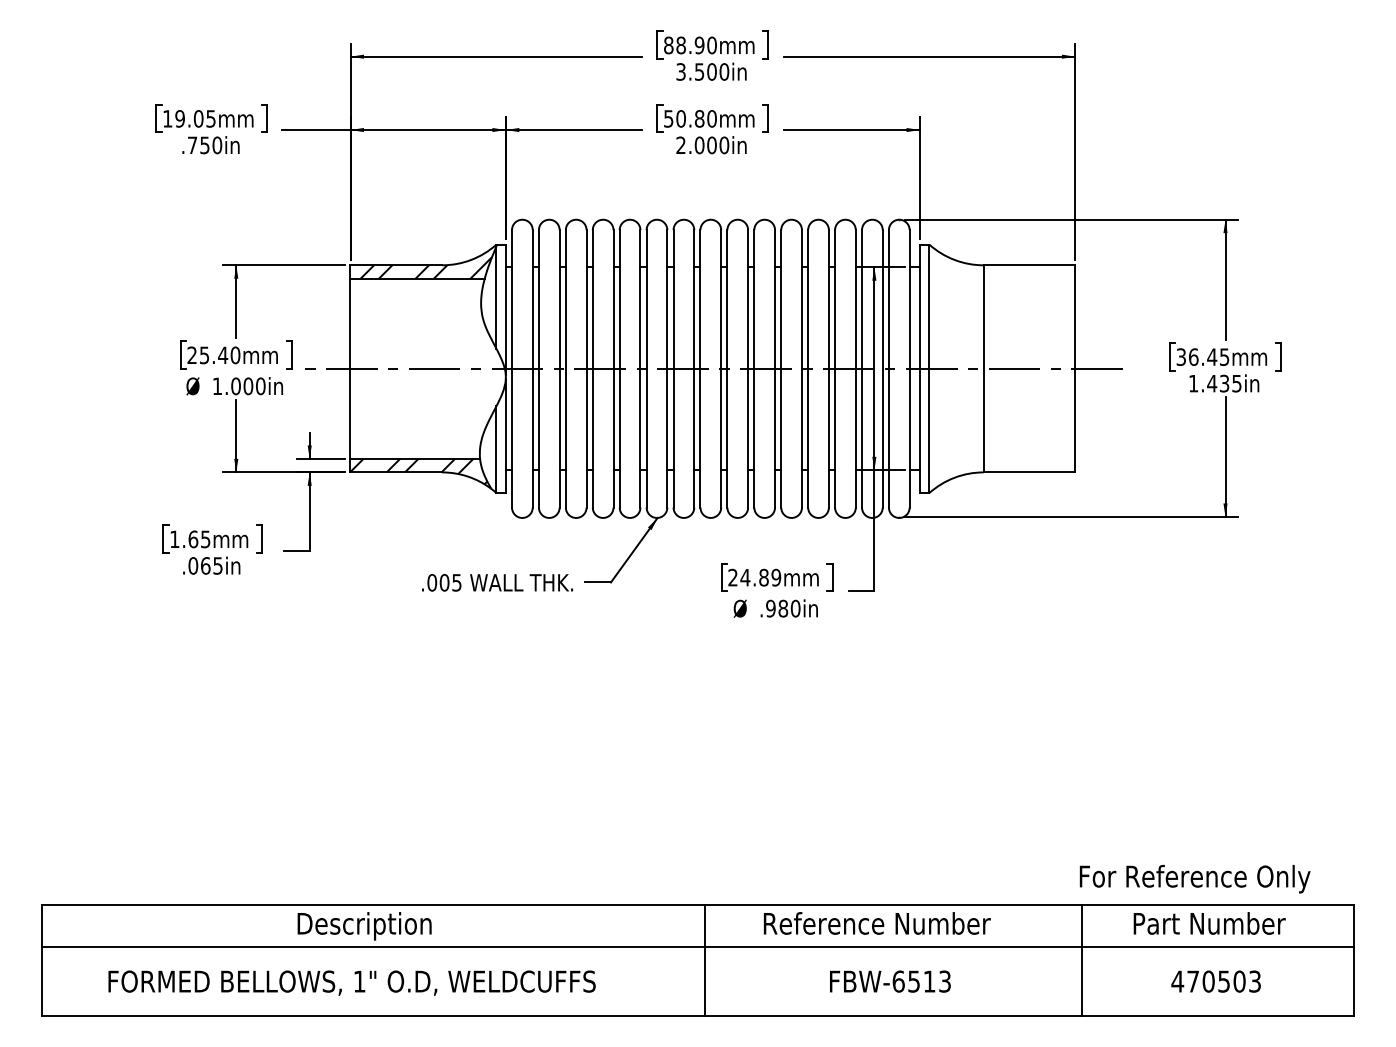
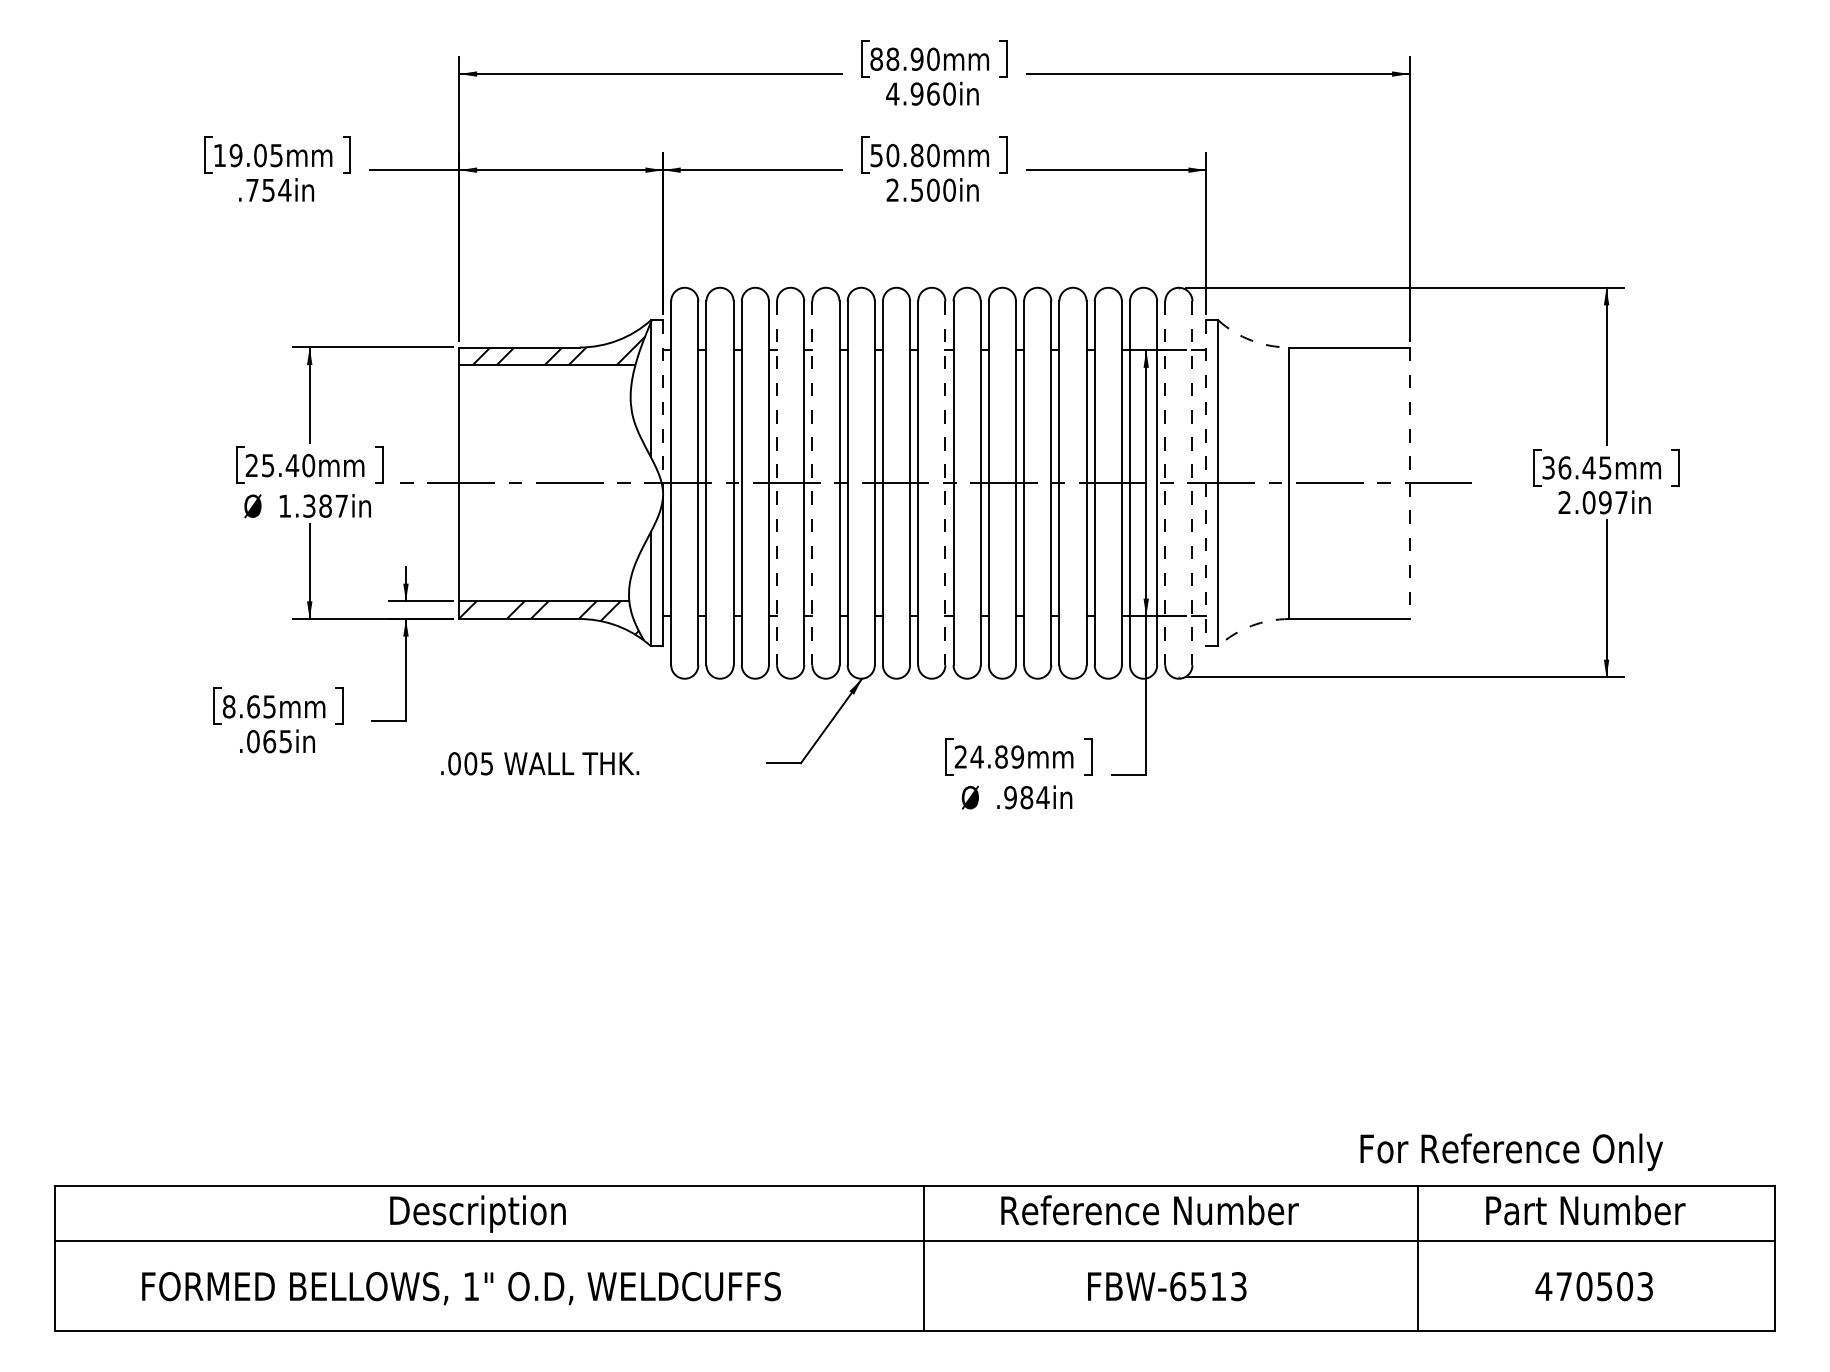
text: (696, 71) -> (912, 93), 3.500in -> 4.960in
text: (217, 144) -> (284, 189), .750in -> .754in
text: (699, 144) -> (916, 189), 2.000in -> 2.500in
arc: (954, 259) -> (1251, 340), solid -> dashed
line: (506, 310) -> (663, 406), solid -> dashed
line: (593, 369) -> (777, 483), solid -> dashed
line: (619, 369) -> (812, 483), solid -> dashed
line: (721, 369) -> (945, 483), solid -> dashed
line: (889, 369) -> (1165, 483), solid -> dashed
line: (909, 369) -> (1192, 483), solid -> dashed
line: (920, 369) -> (1206, 483), solid -> dashed
line: (1075, 369) -> (1409, 483), solid -> dashed
text: (1214, 383) -> (1592, 502), 1.435in -> 2.097in
text: (248, 385) -> (325, 505), 1.000in -> 1.387in
arc: (954, 478) -> (1251, 626), solid -> dashed
text: (174, 539) -> (228, 706), 1.65mm -> 8.65mm
text: (497, 582) -> (540, 763), moved
text: (795, 608) -> (1042, 797), .980in -> .984in
text: (1194, 878) -> (1511, 1151), moved

